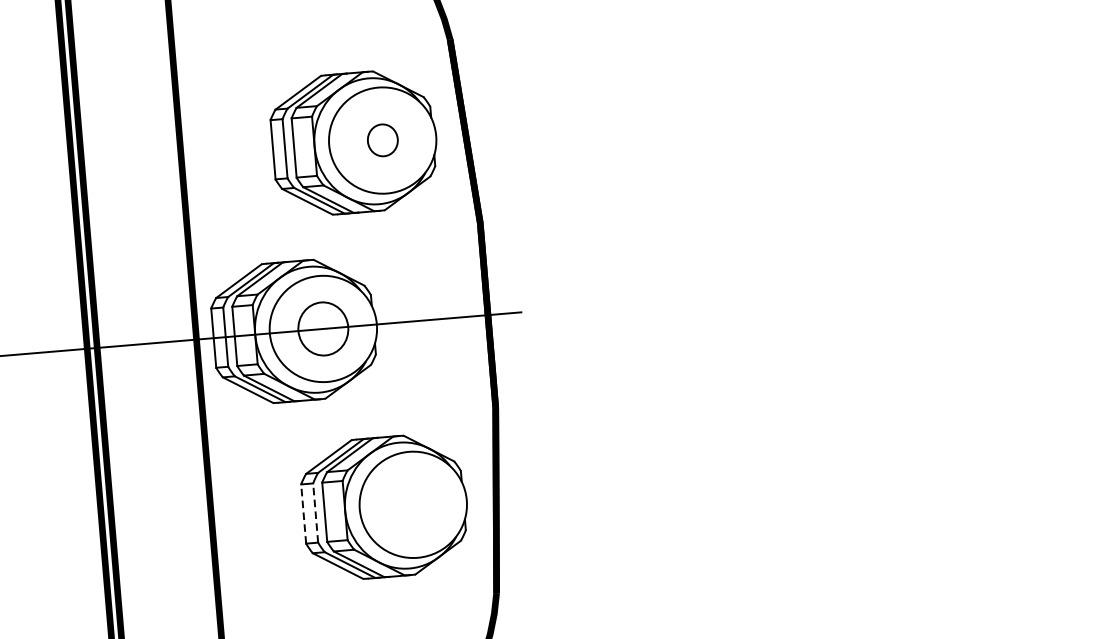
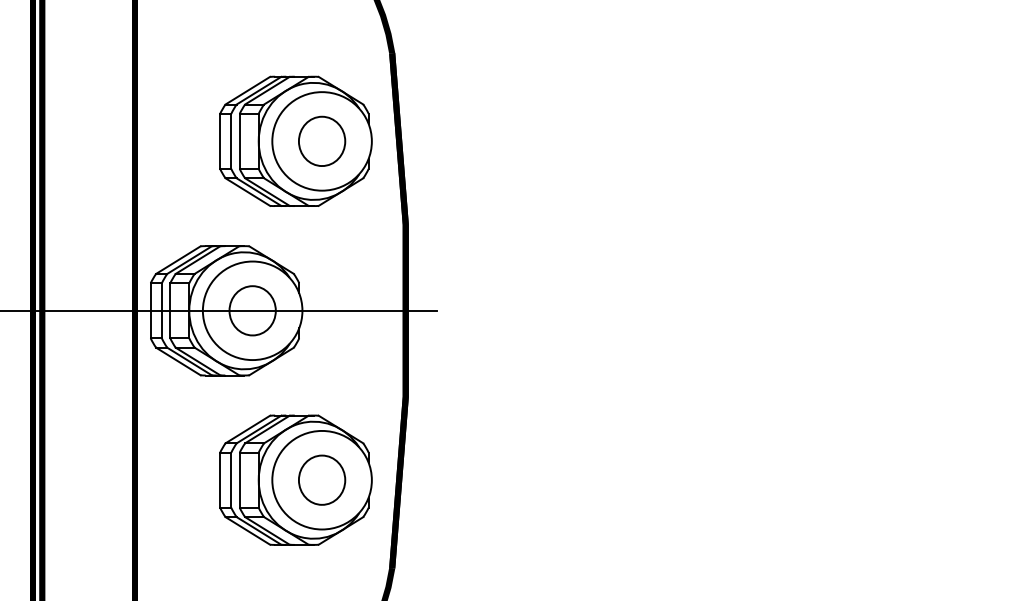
part: (383, 139) -> (322, 140), size x1.67
part: (413, 504) -> (322, 479), added
line: (315, 513) -> (231, 480), dashed -> solid
line: (304, 514) -> (220, 480), dashed -> solid

